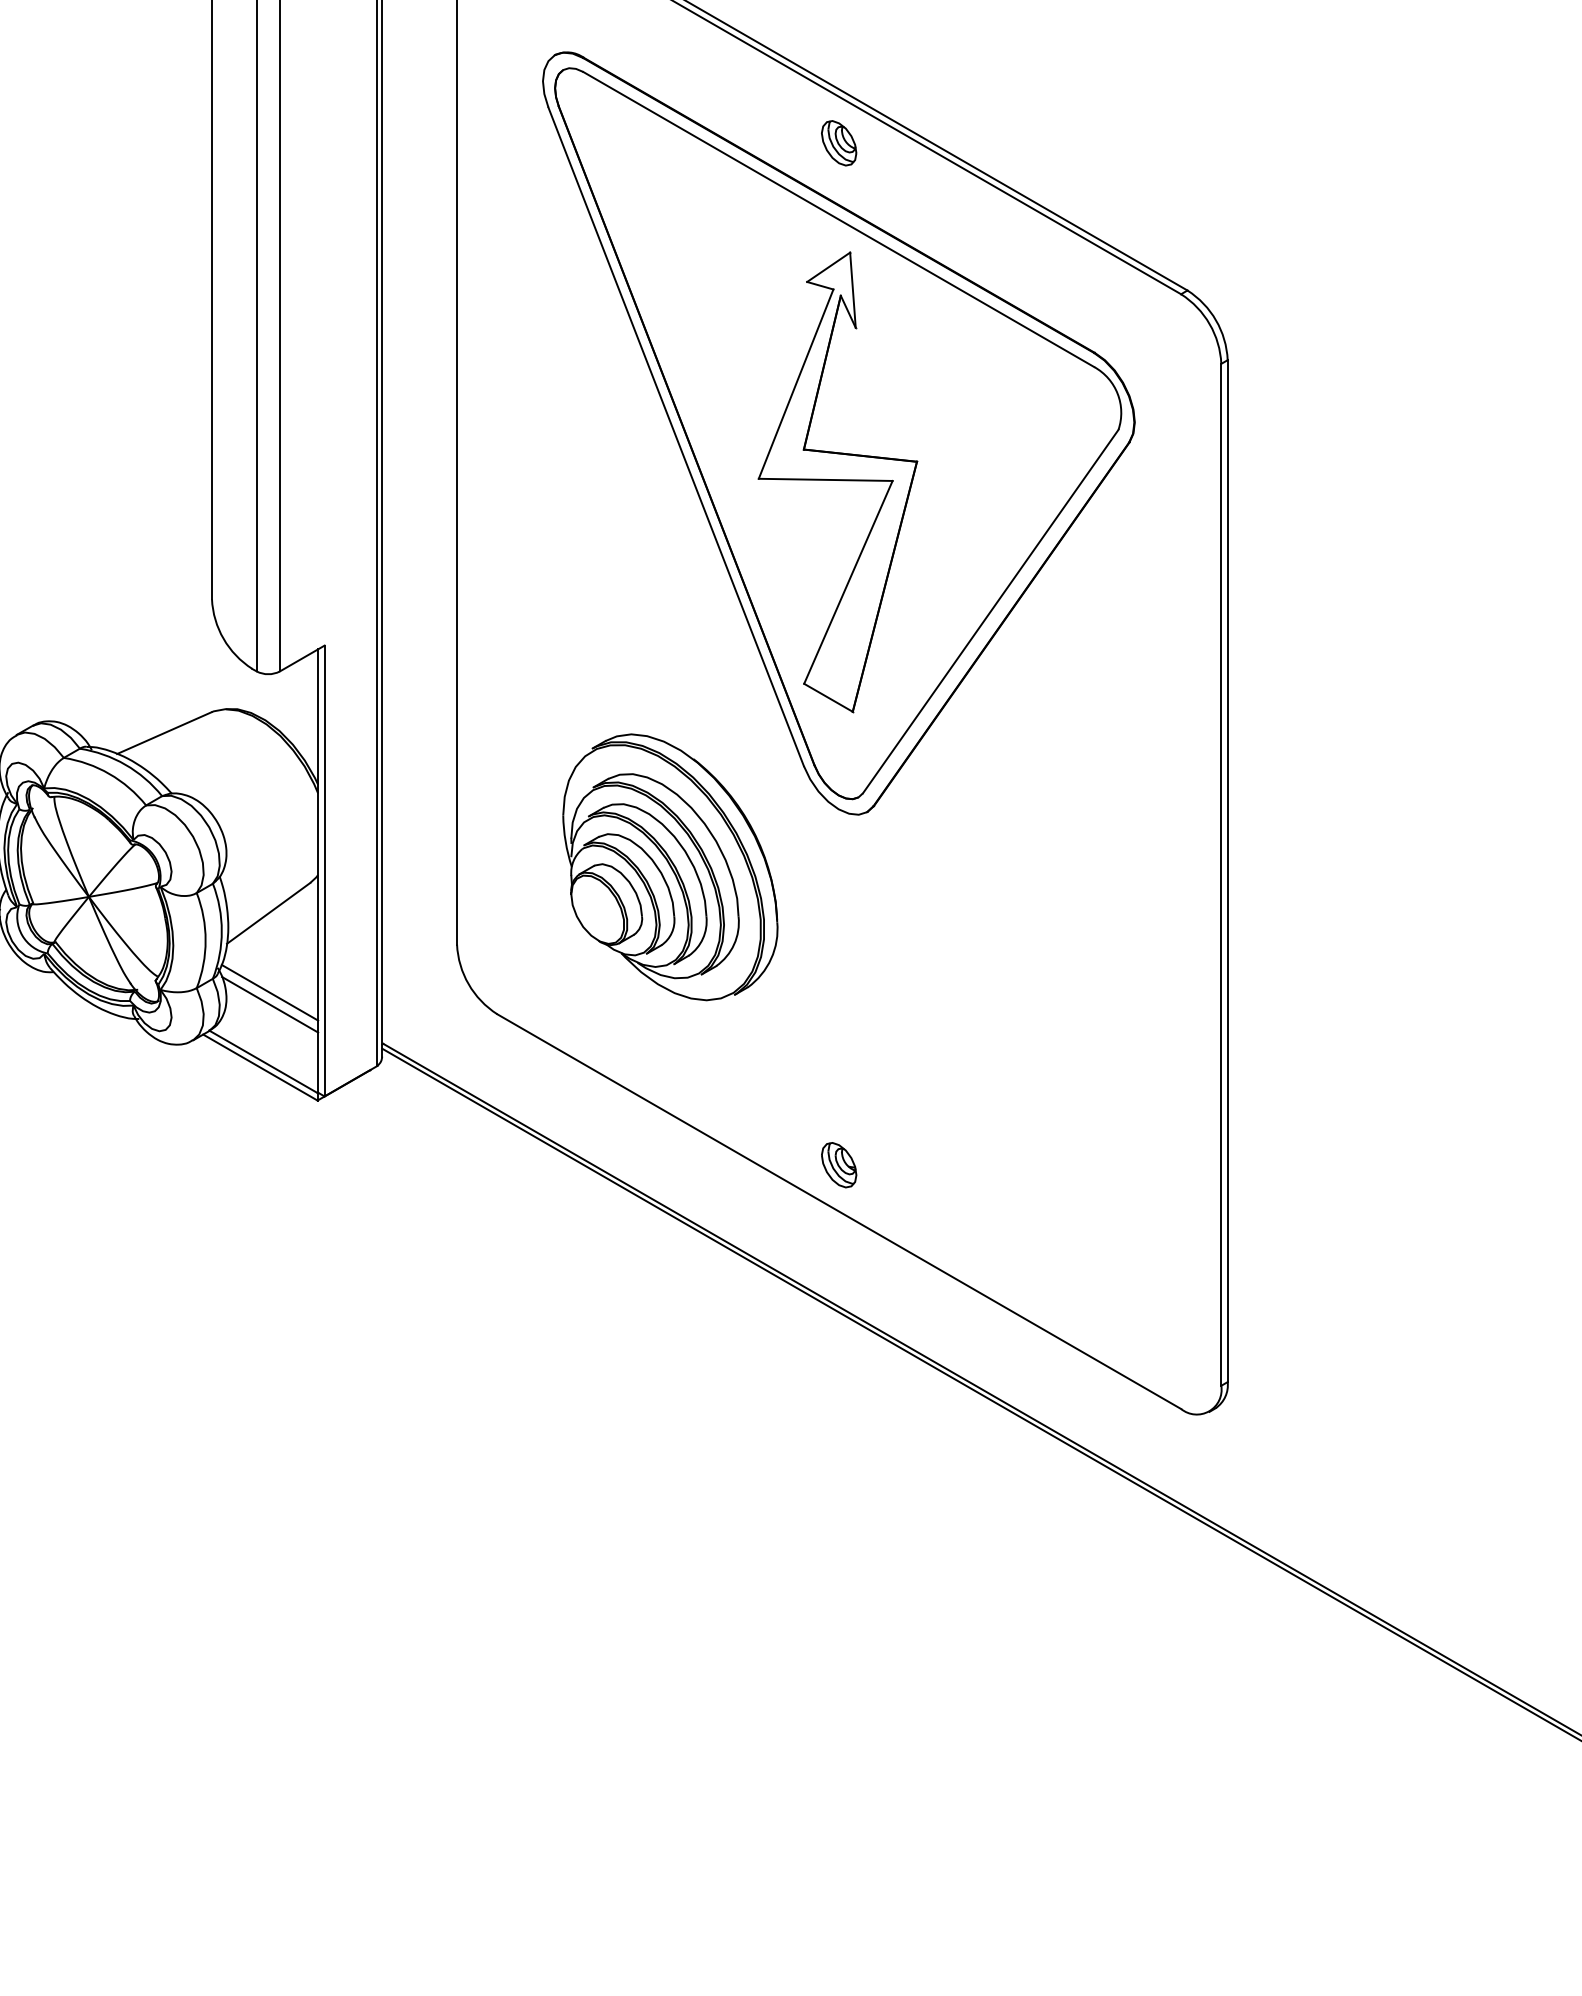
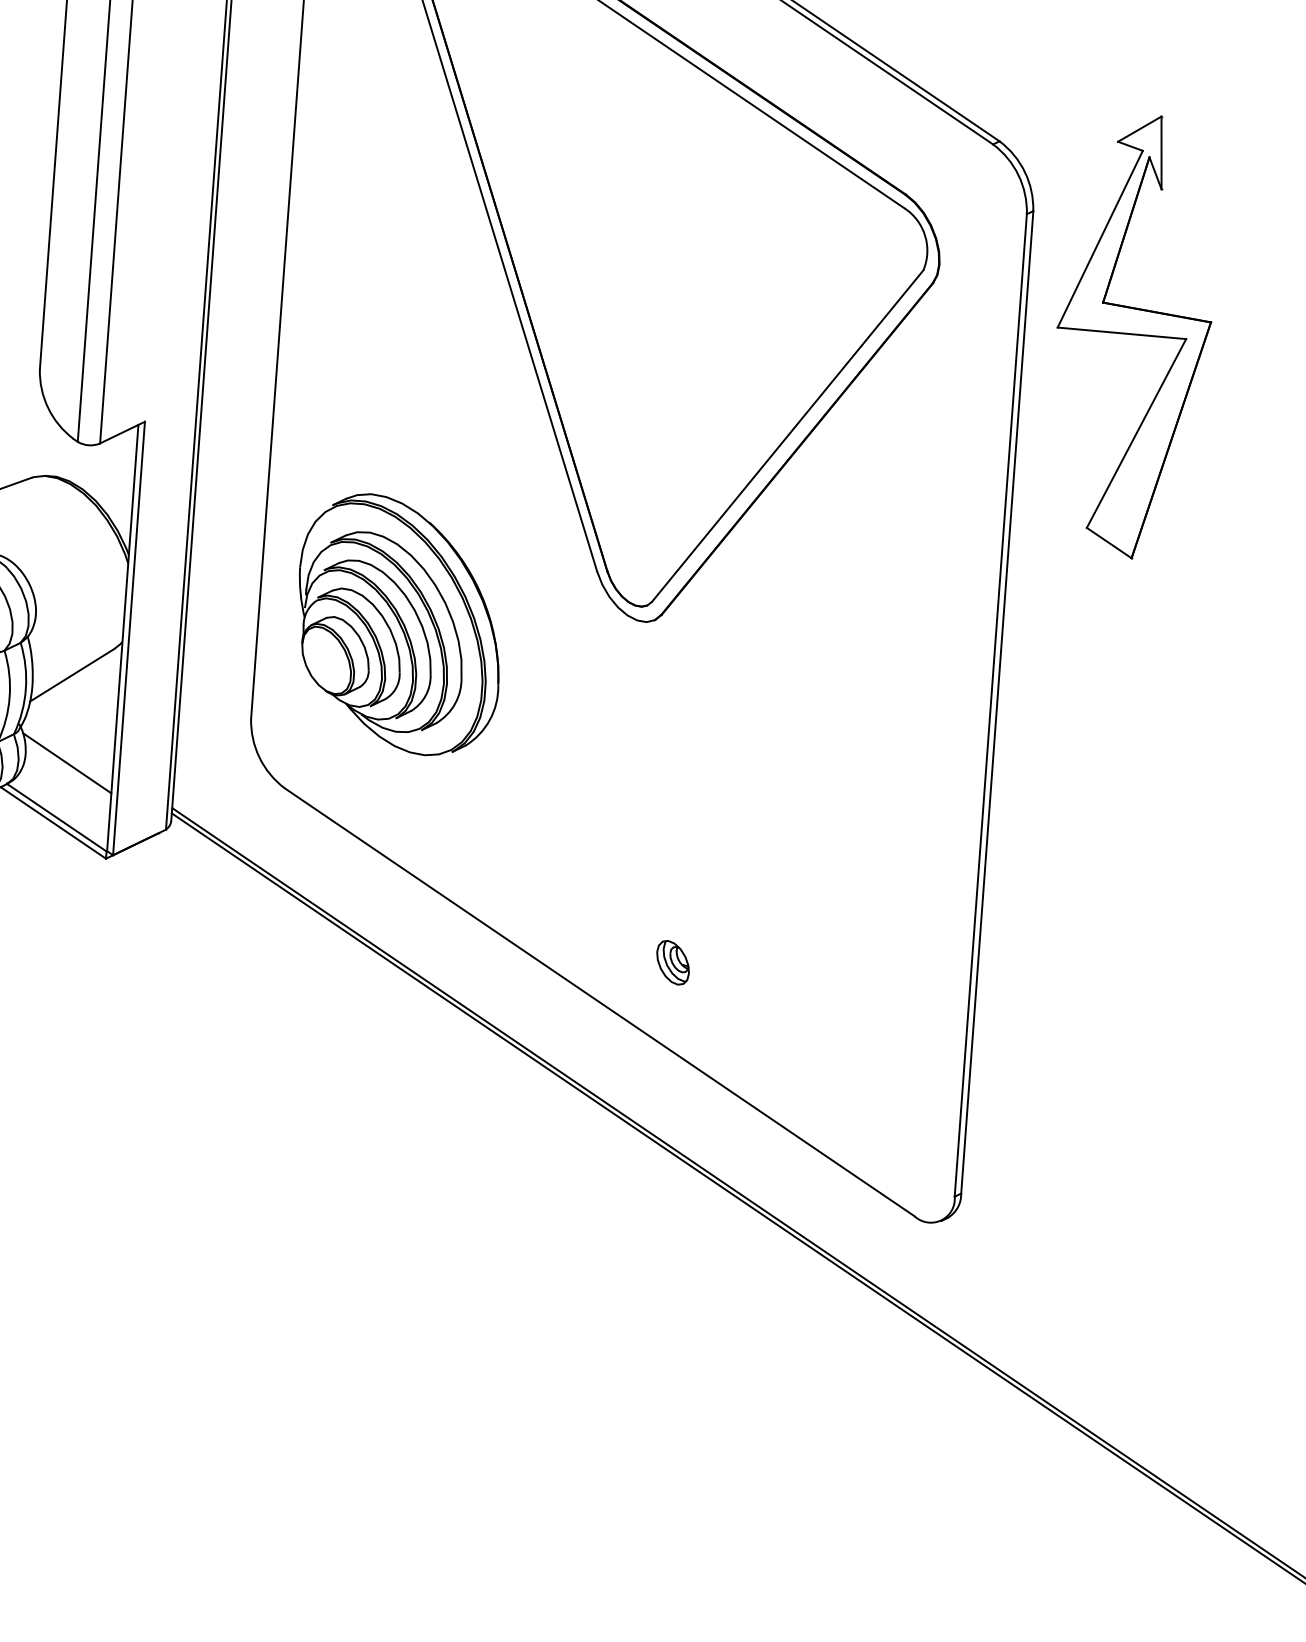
part: (837, 482) -> (1133, 336), moved
part: (670, 867) -> (399, 624), moved
line: (269, 992) -> (67, 751), removed
part: (839, 1165) -> (673, 963), moved

